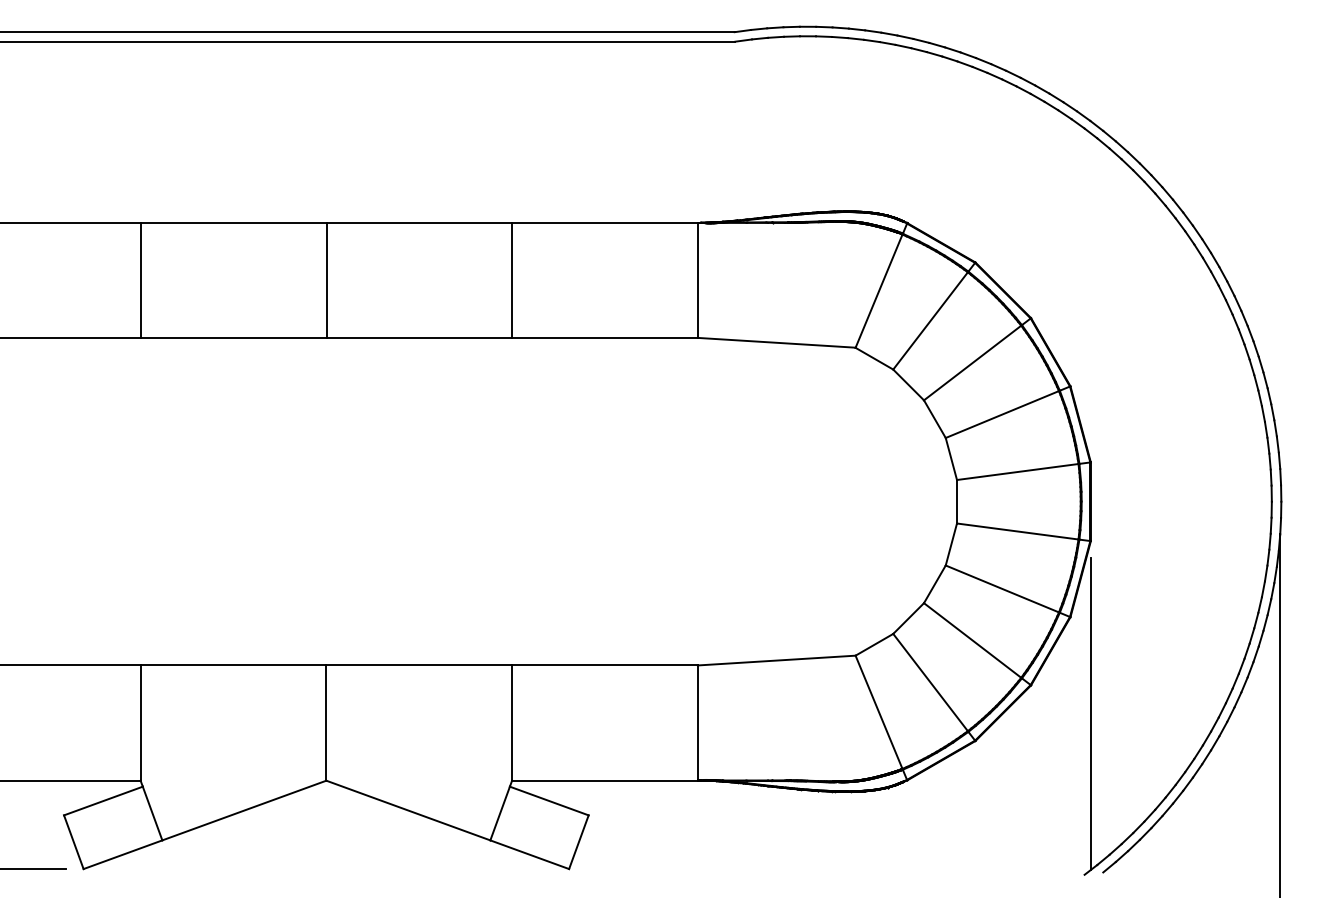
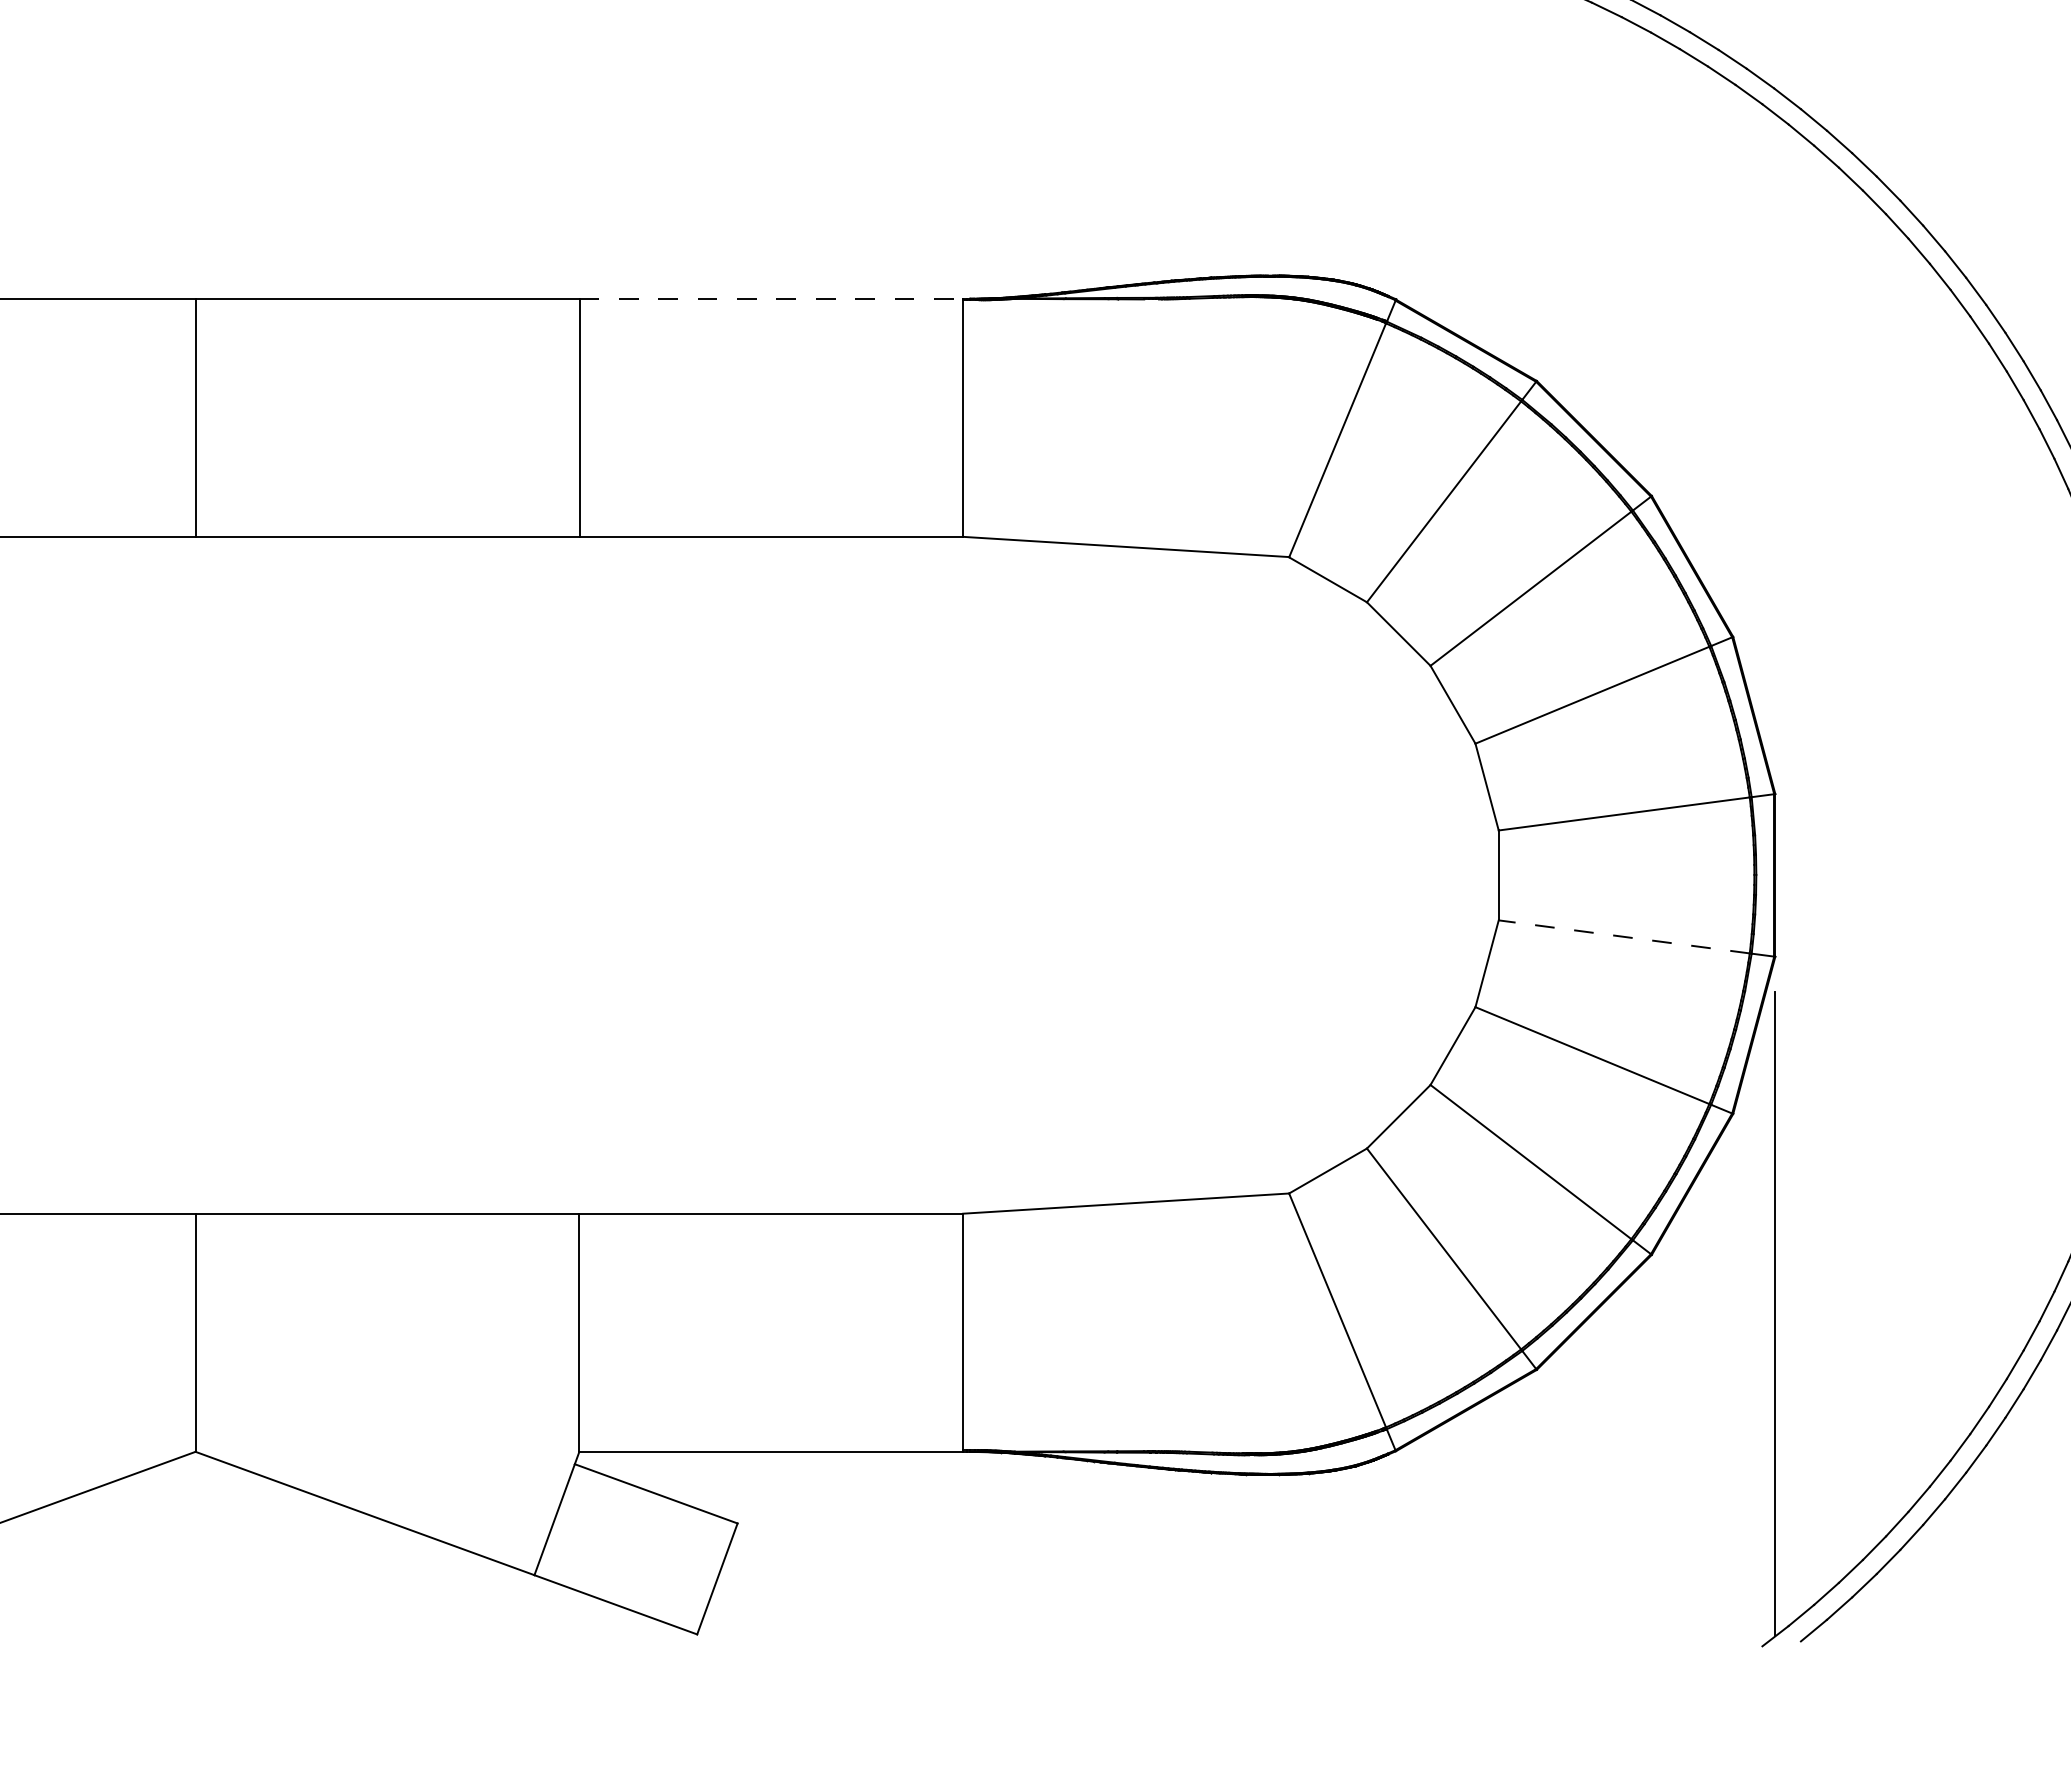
line: (605, 222) -> (772, 298), solid -> dashed
line: (1017, 531) -> (1623, 936), solid -> dashed

